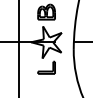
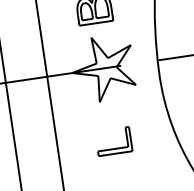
part: (46, 67) -> (113, 140), moved

